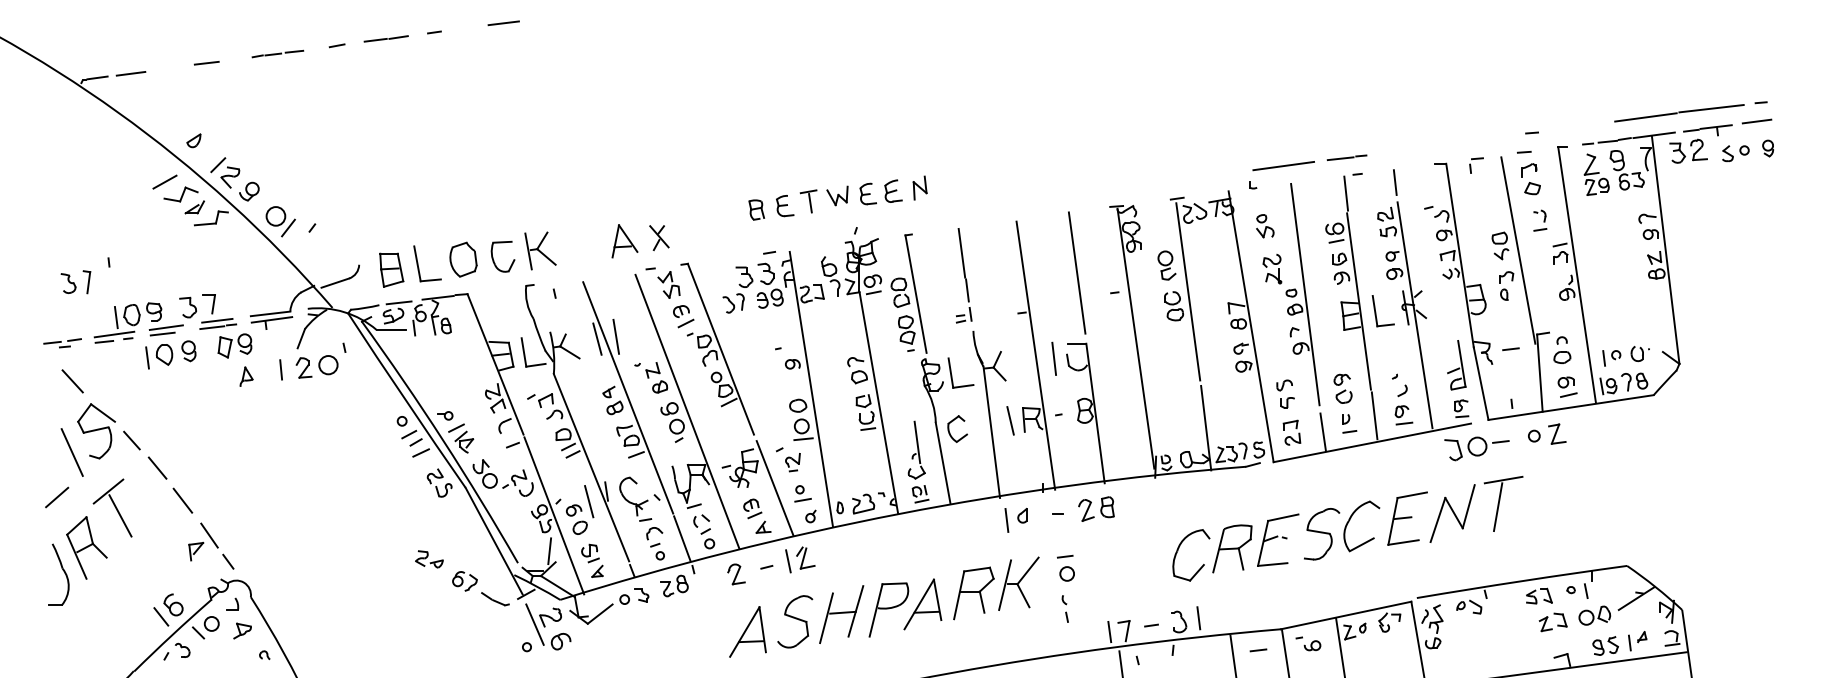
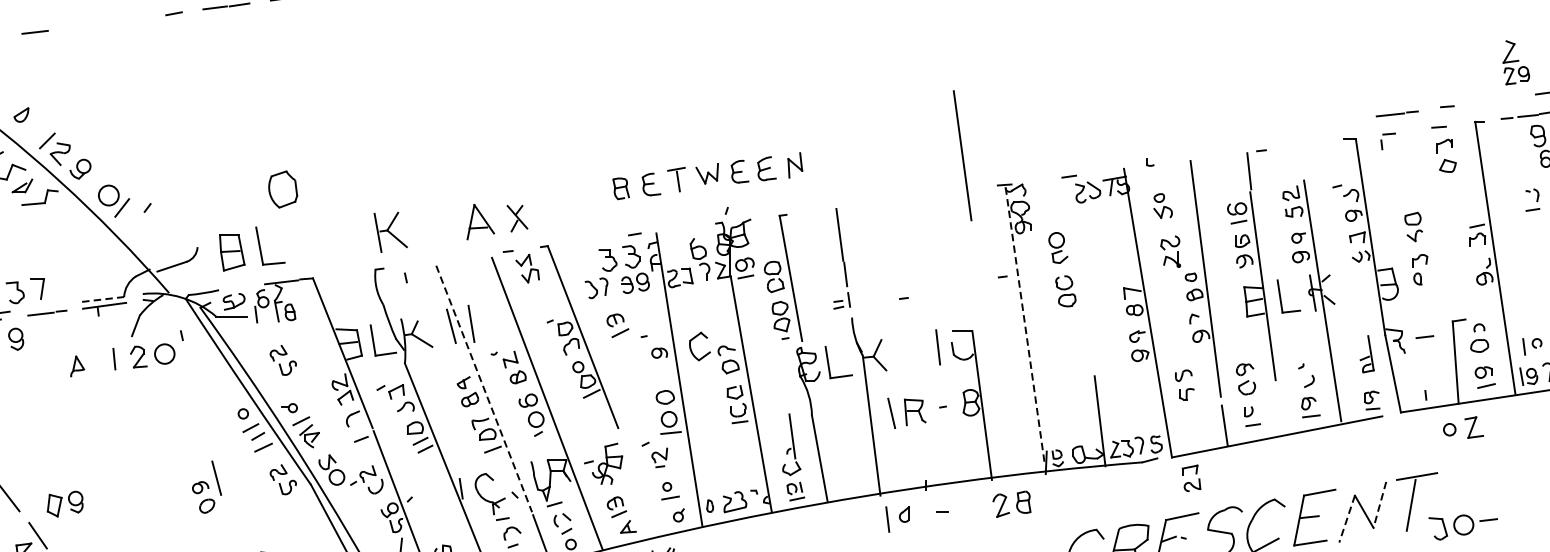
line: (277, 53) -> (110, 21), removed
line: (1346, 157) -> (1396, 113), moved
line: (1283, 165) -> (1182, 141), removed
part: (1596, 174) -> (1516, 62), moved
line: (1394, 182) -> (1300, 159), removed
part: (1540, 220) -> (1533, 199), moved
line: (1518, 250) -> (1432, 231), removed
part: (463, 259) -> (283, 189), moved
part: (494, 260) -> (341, 242), removed
line: (1077, 272) -> (962, 155), moved
line: (1188, 291) -> (1081, 275), removed
line: (398, 302) -> (239, 287), removed
line: (270, 313) -> (103, 299), solid -> dashed
part: (683, 316) -> (617, 325), moved
line: (217, 320) -> (46, 306), removed
line: (1135, 339) -> (1024, 326), solid -> dashed
part: (234, 345) -> (64, 503), moved
line: (1035, 355) -> (918, 343), removed
part: (1456, 365) -> (1366, 354), size x0.7
part: (439, 370) -> (283, 359), added
line: (628, 398) -> (484, 389), solid -> dashed
line: (1374, 415) -> (1279, 407), removed
part: (949, 428) -> (691, 345), moved
part: (1291, 432) -> (1191, 478), moved
part: (1476, 448) -> (1462, 527), moved
line: (774, 488) -> (640, 485), removed
line: (1468, 507) -> (1379, 505), solid -> dashed
part: (1096, 508) -> (1012, 503), moved
part: (580, 509) -> (207, 486), moved
line: (1437, 520) -> (1346, 519), solid -> dashed

